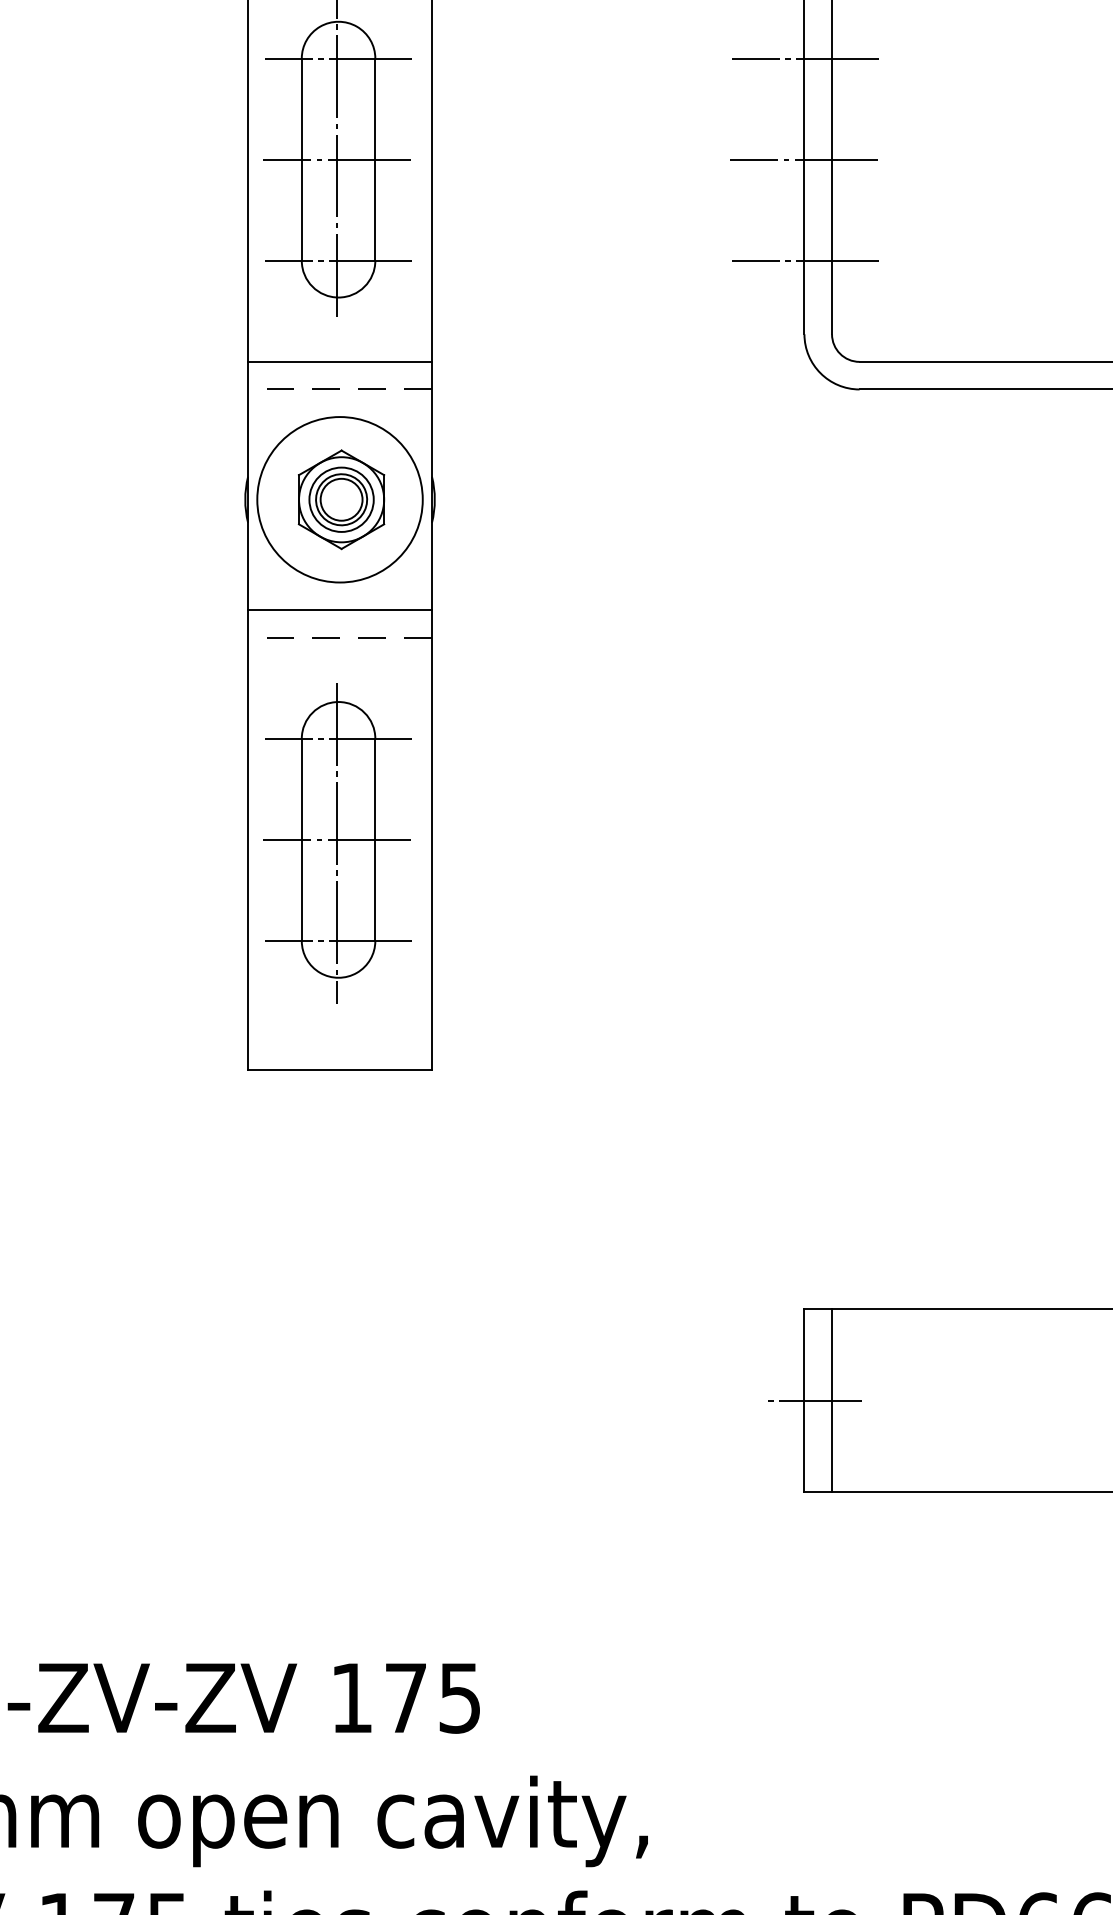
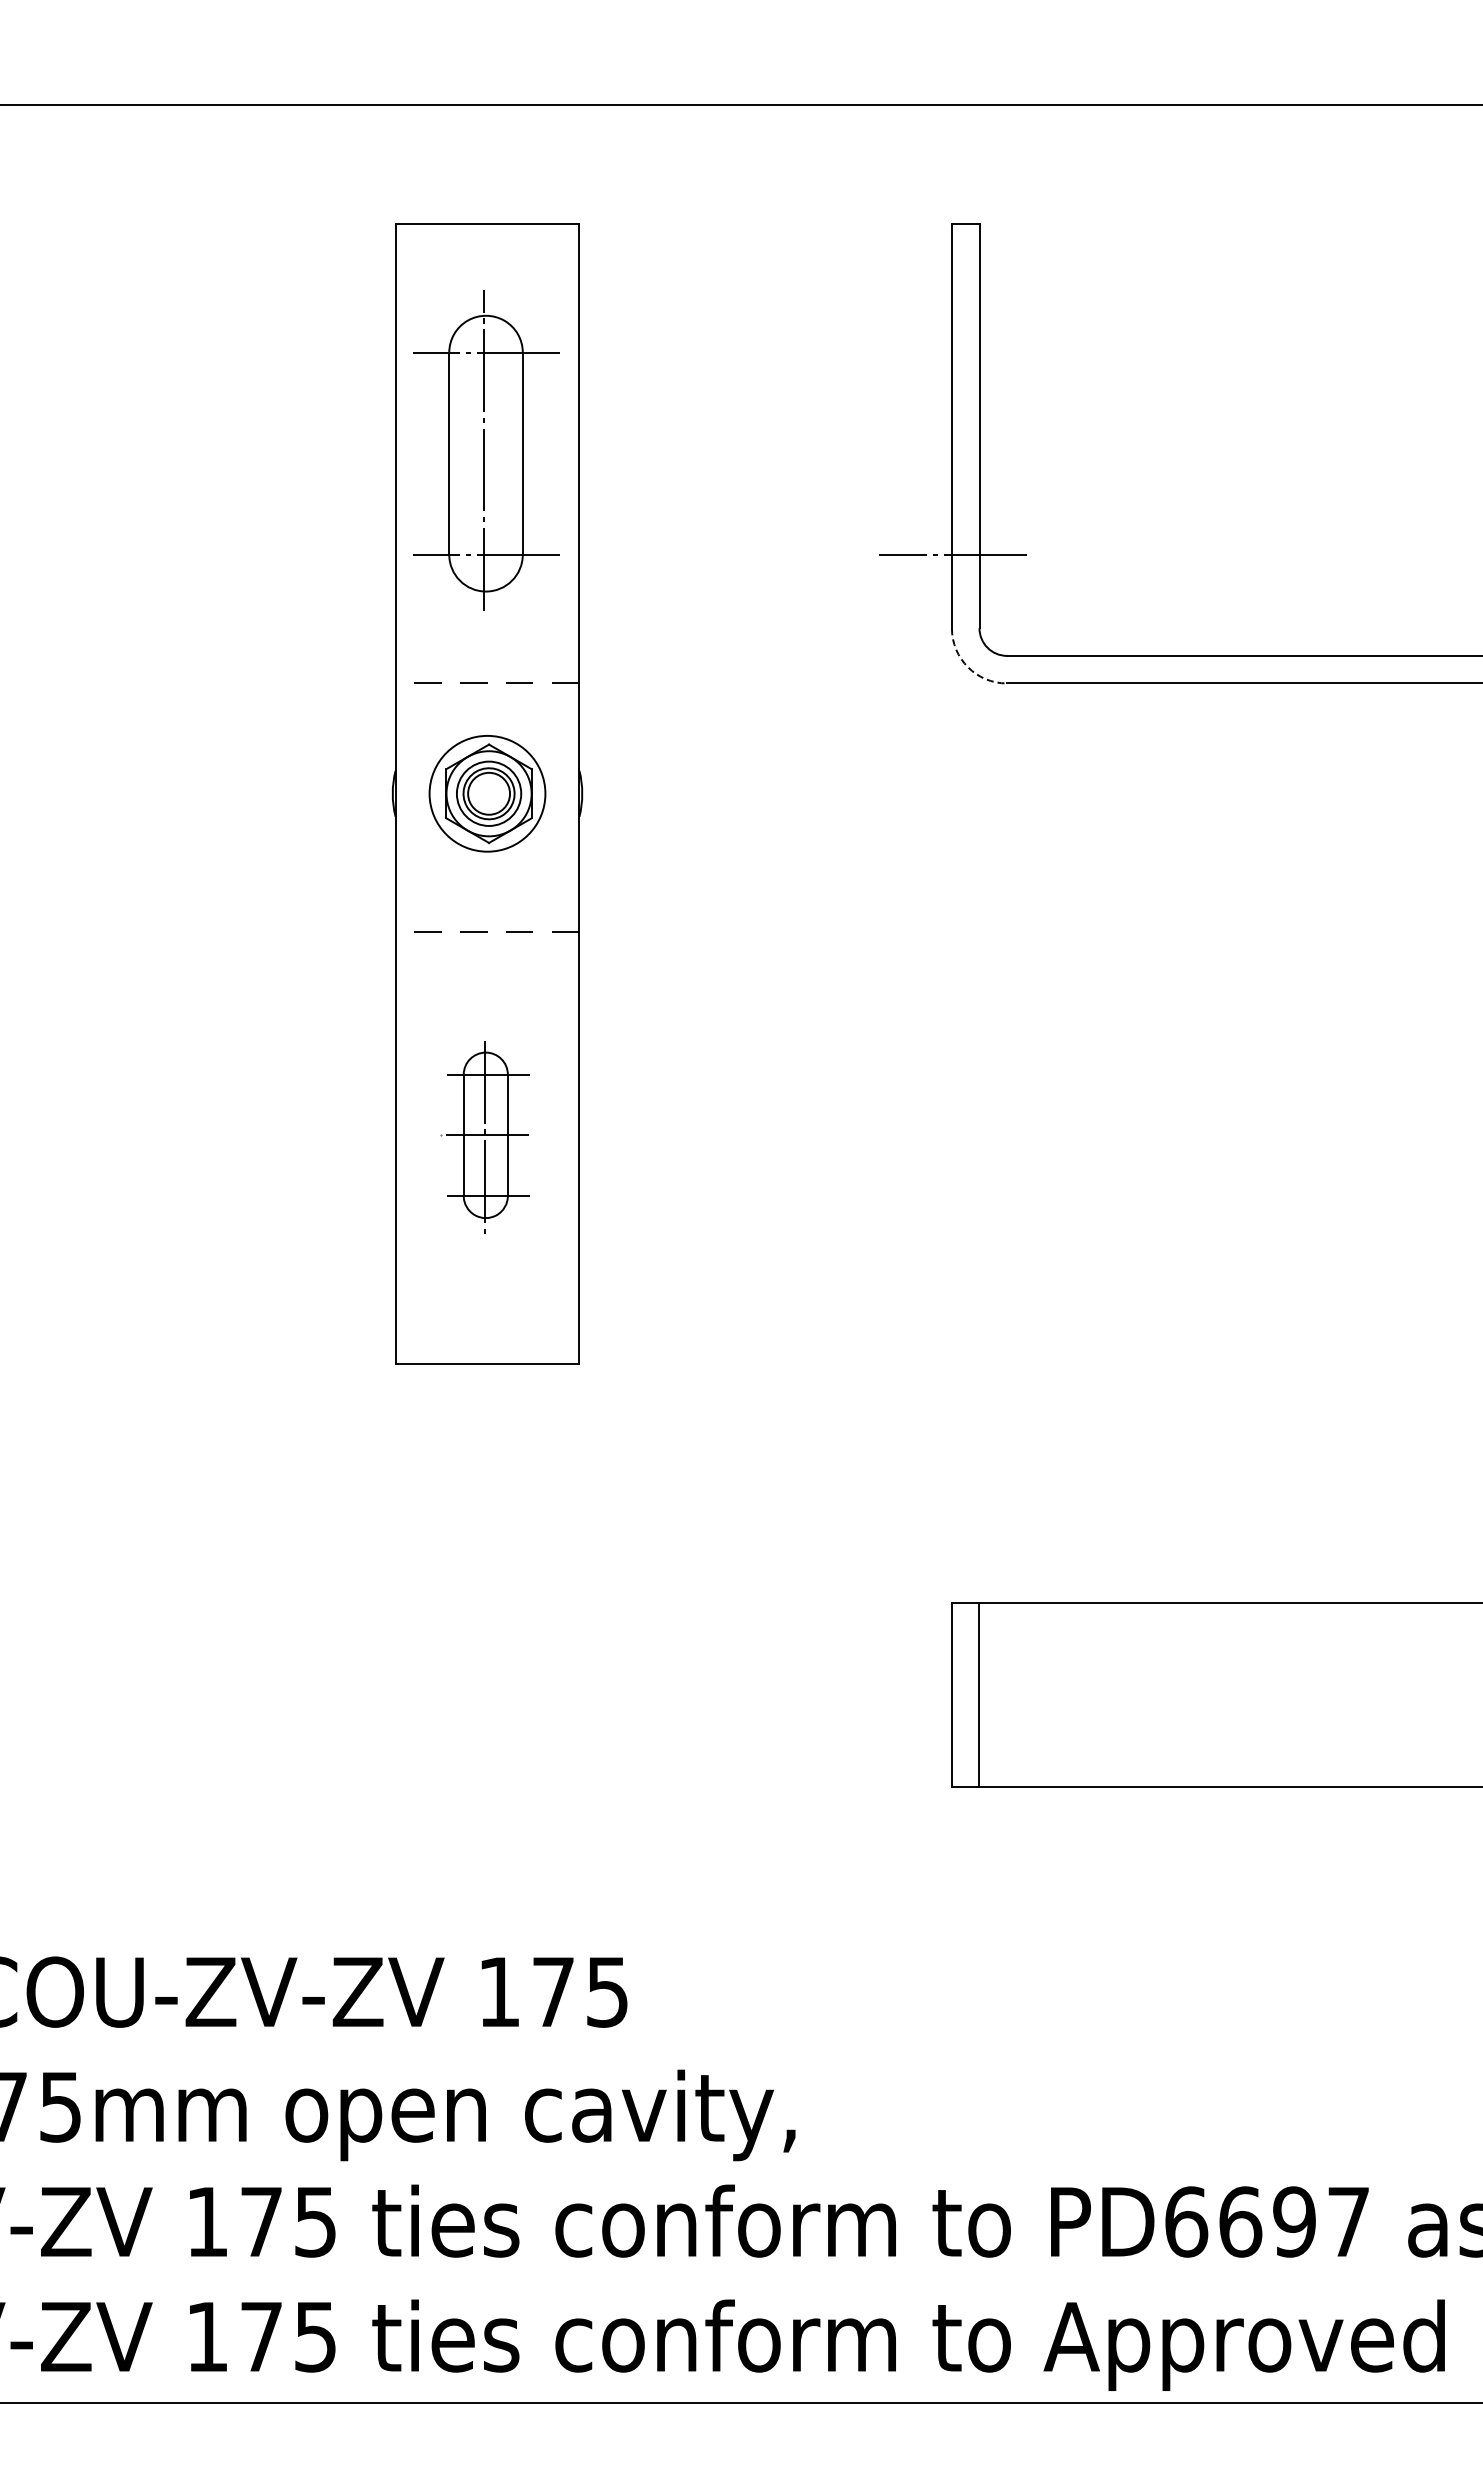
line: (805, 58) -> (952, 352), removed
line: (337, 159) -> (484, 453), removed
line: (804, 159) -> (951, 453), removed
line: (340, 361) -> (487, 655), removed
arc: (821, 373) -> (968, 667), solid -> dashed
circle: (340, 499) -> (487, 793), size x0.7
line: (340, 610) -> (487, 904), removed
part: (338, 843) -> (485, 1137), size x0.6
line: (813, 1400) -> (960, 1694), removed

